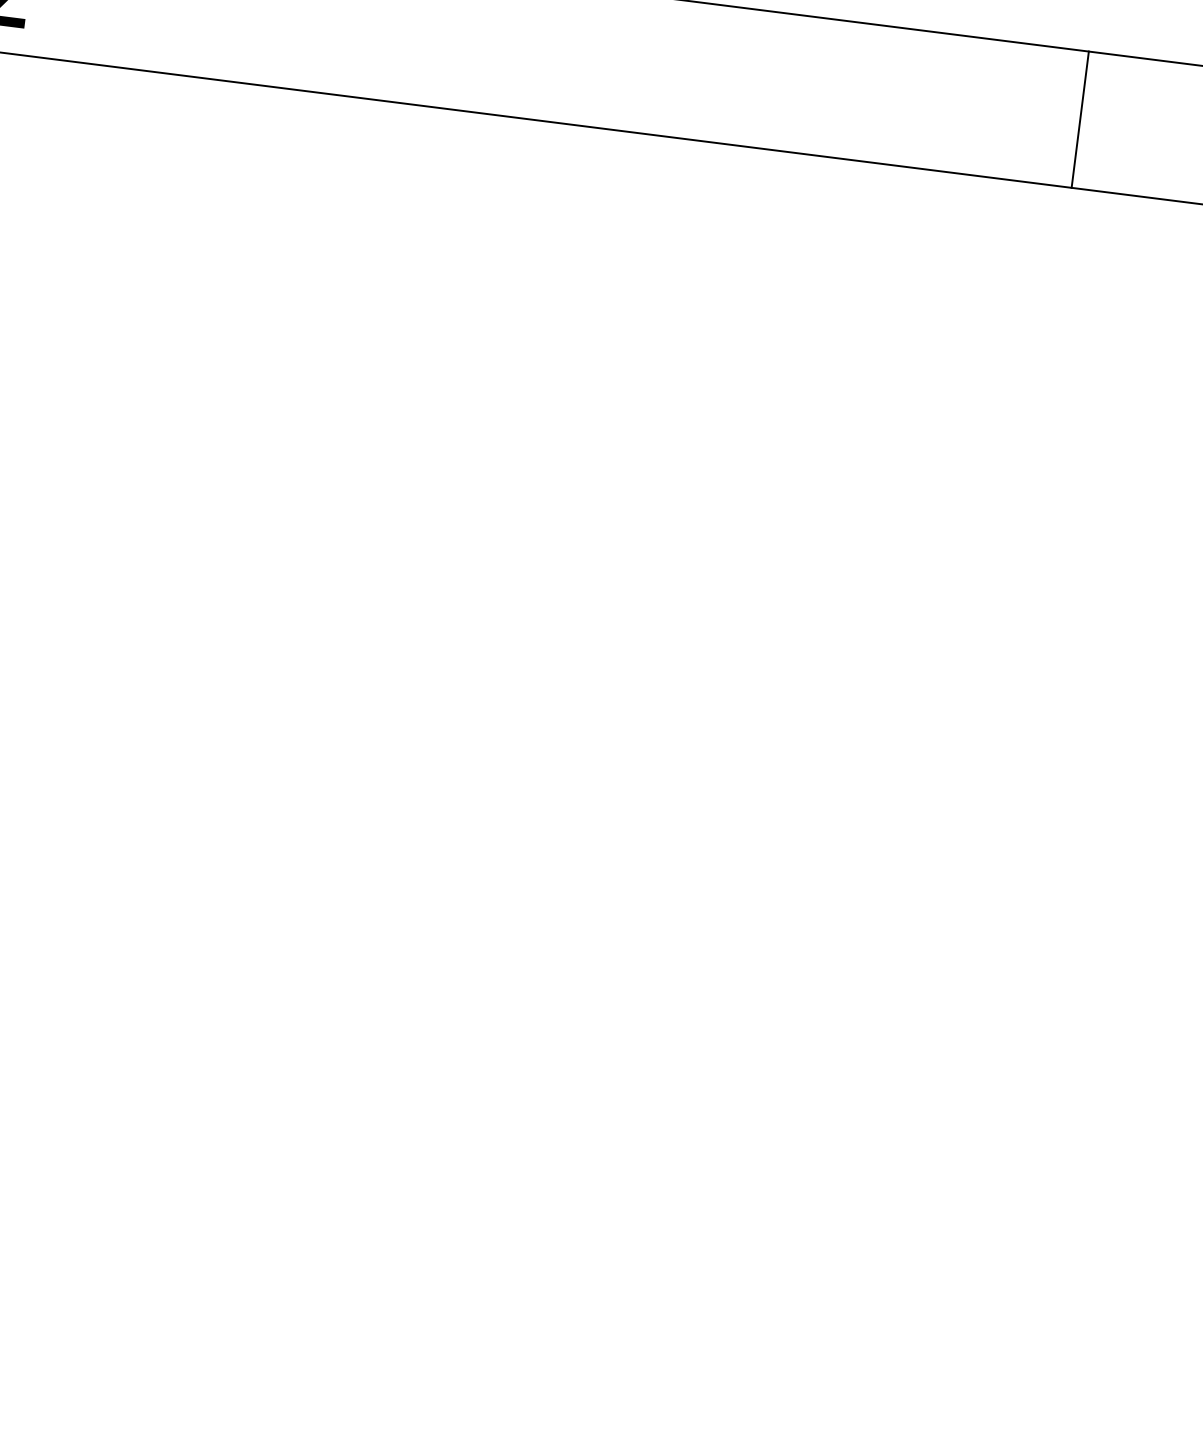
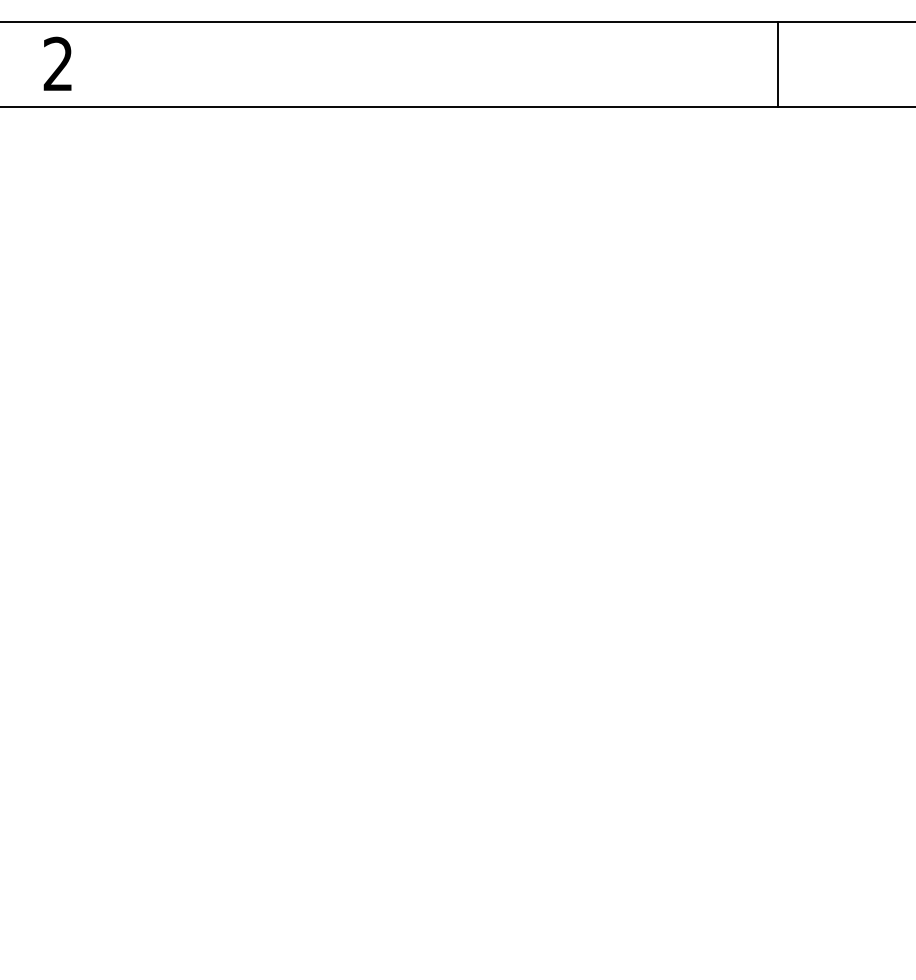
line: (1080, 119) -> (777, 64), moved

